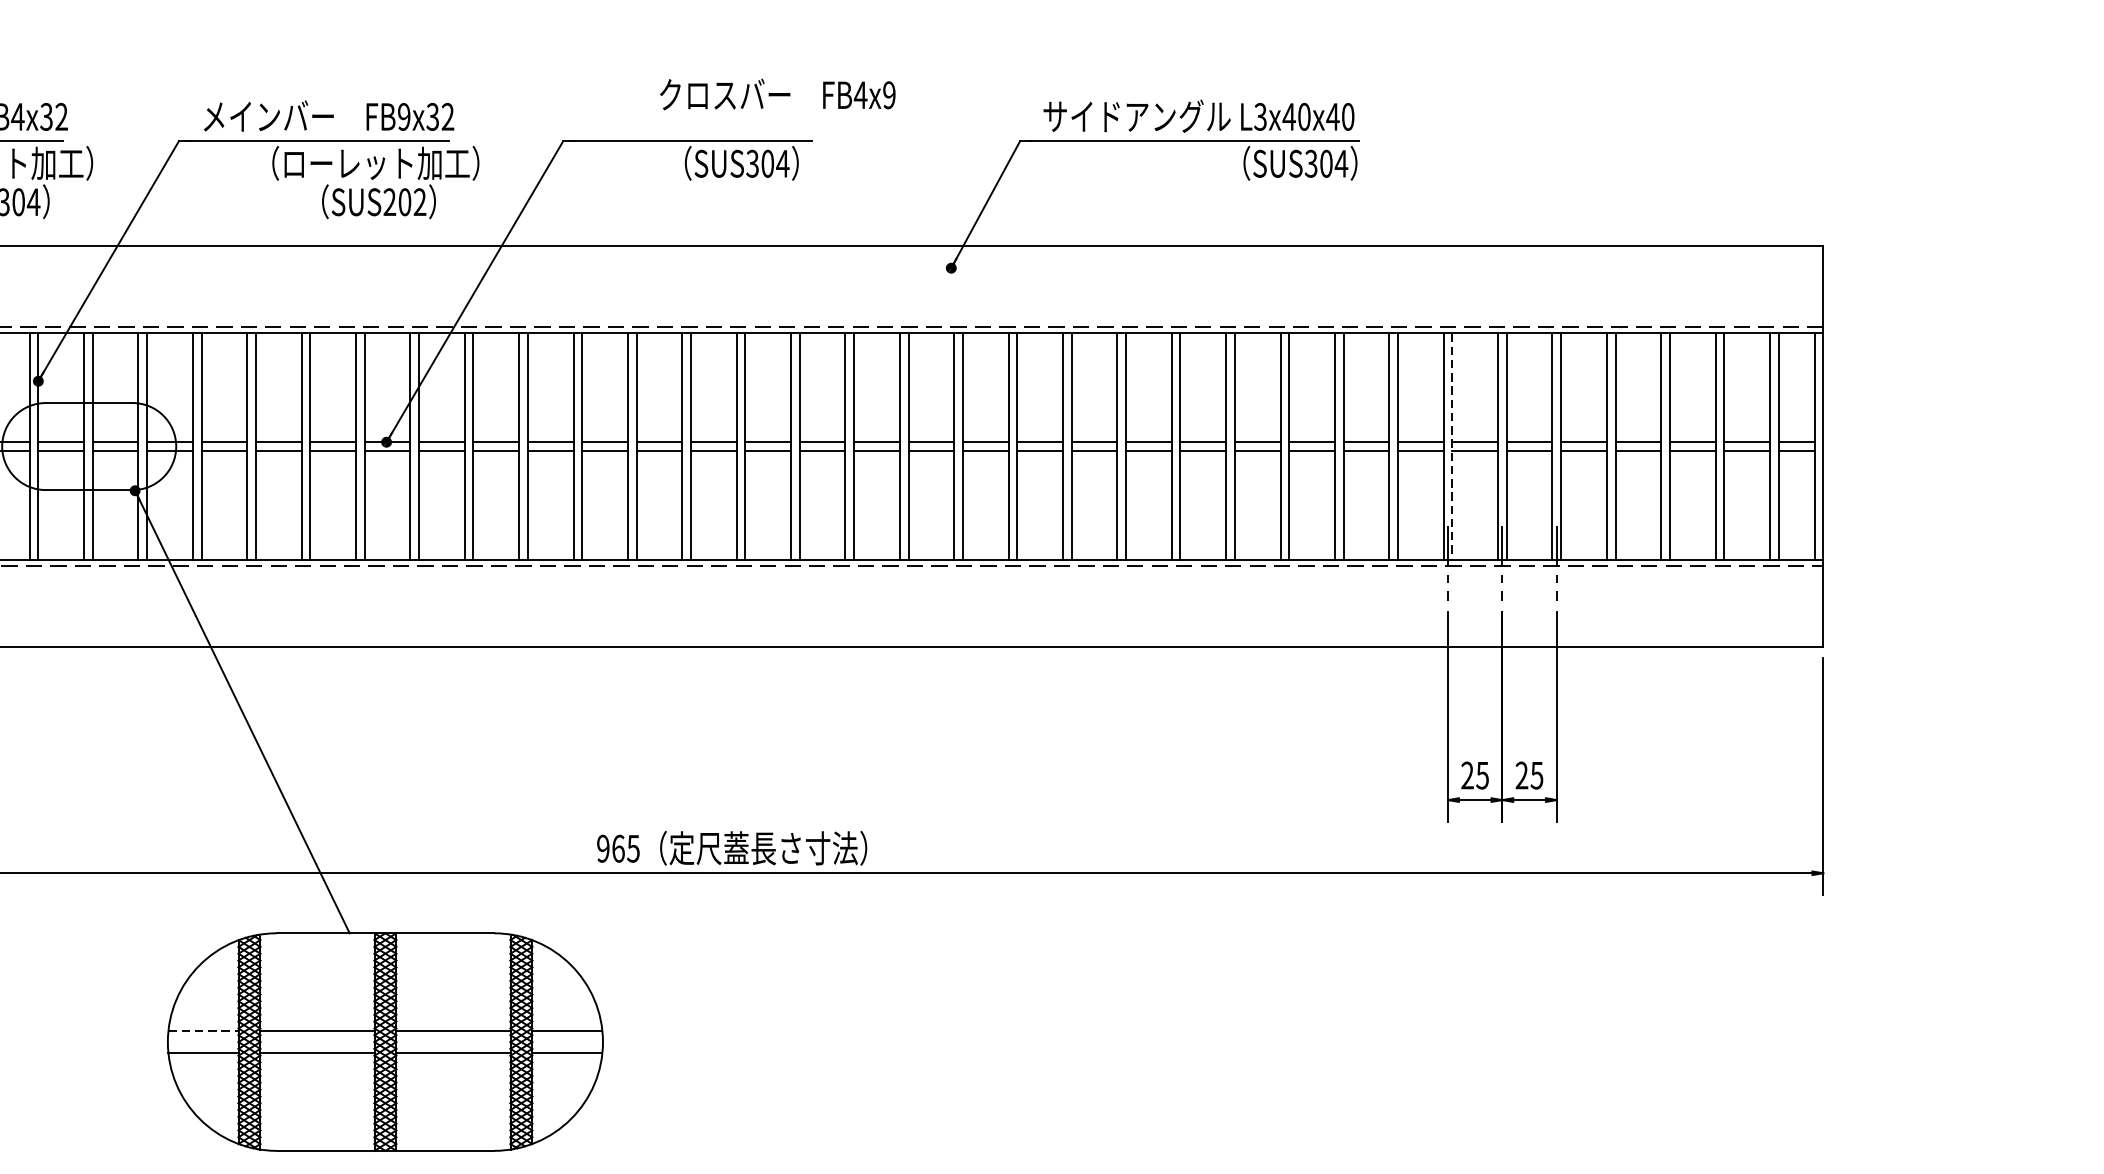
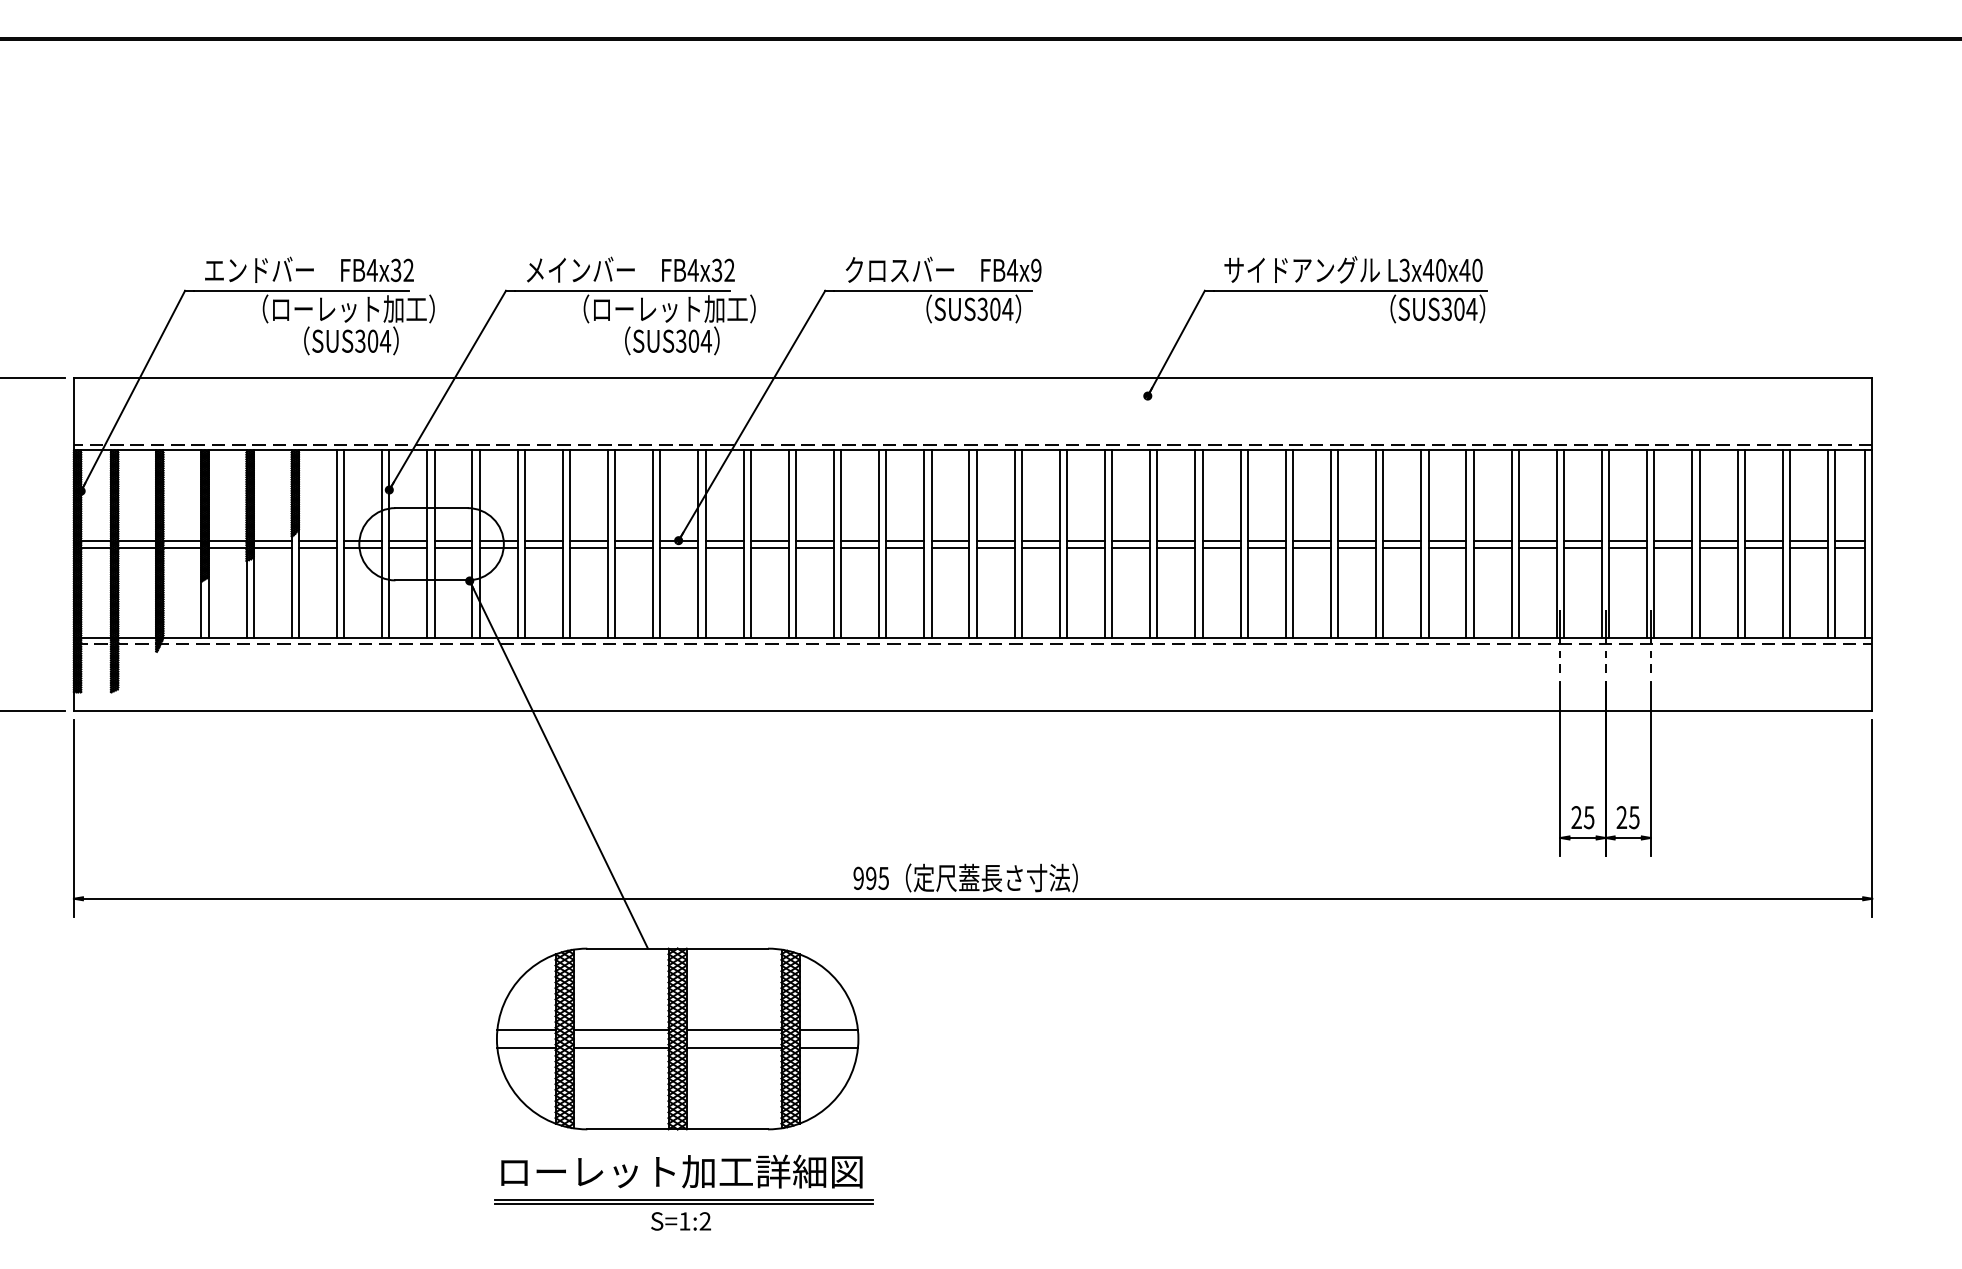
text: (777, 94) -> (943, 269), moved
text: (403, 117) -> (692, 270), FB9x32 -> FB4x32
text: (405, 201) -> (694, 340), SUS202 -> SUS304
line: (1452, 446) -> (1564, 544), dashed -> solid
text: (618, 847) -> (871, 877), 965 -> 995
line: (204, 1030) -> (527, 1029), dashed -> solid

